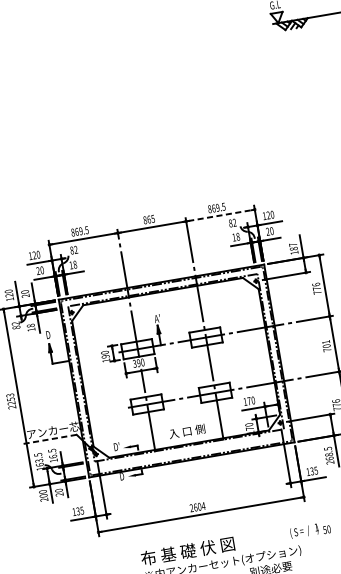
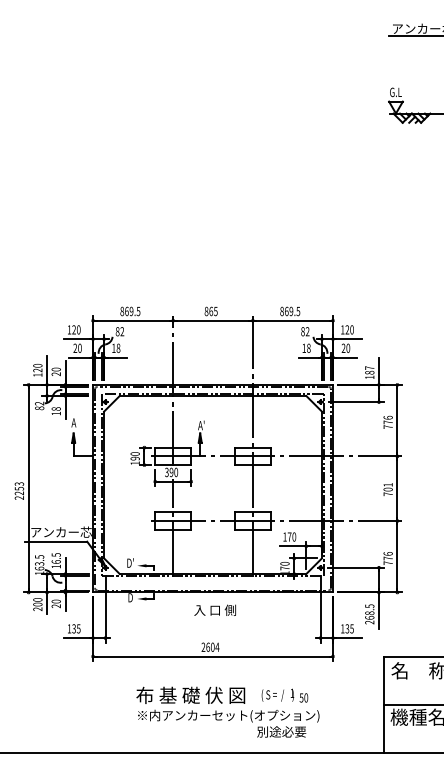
line: (220, 215) -> (292, 320), dashed -> solid
text: (47, 334) -> (73, 422), D -> A
text: (186, 430) -> (214, 609), moved
line: (50, 439) -> (56, 541), dashed -> solid
text: (310, 530) -> (284, 695), moved

